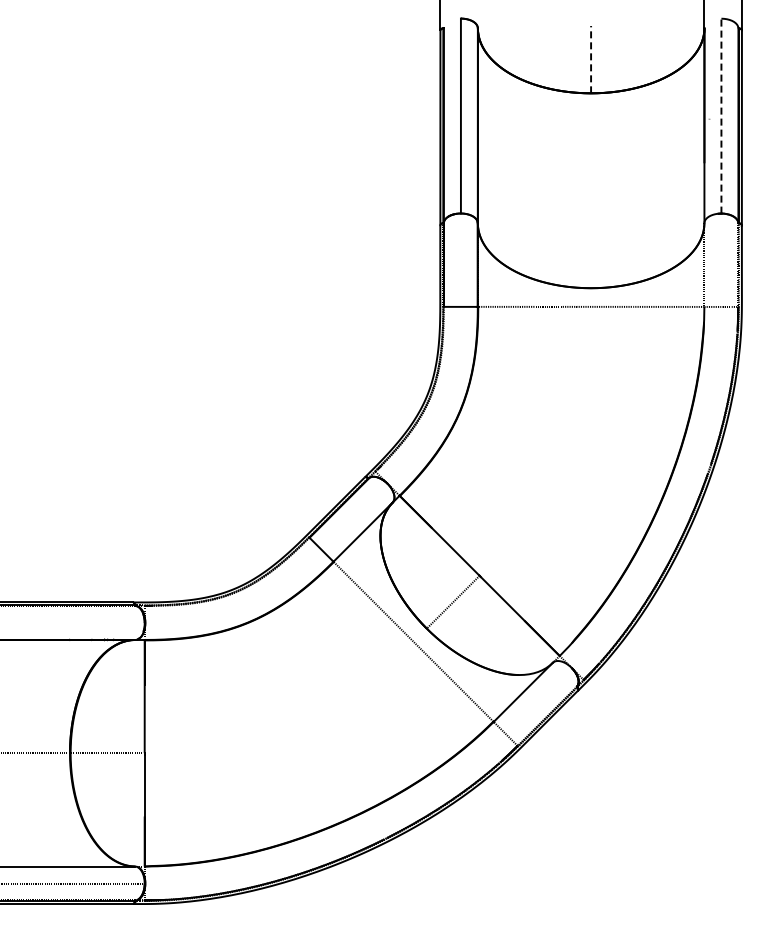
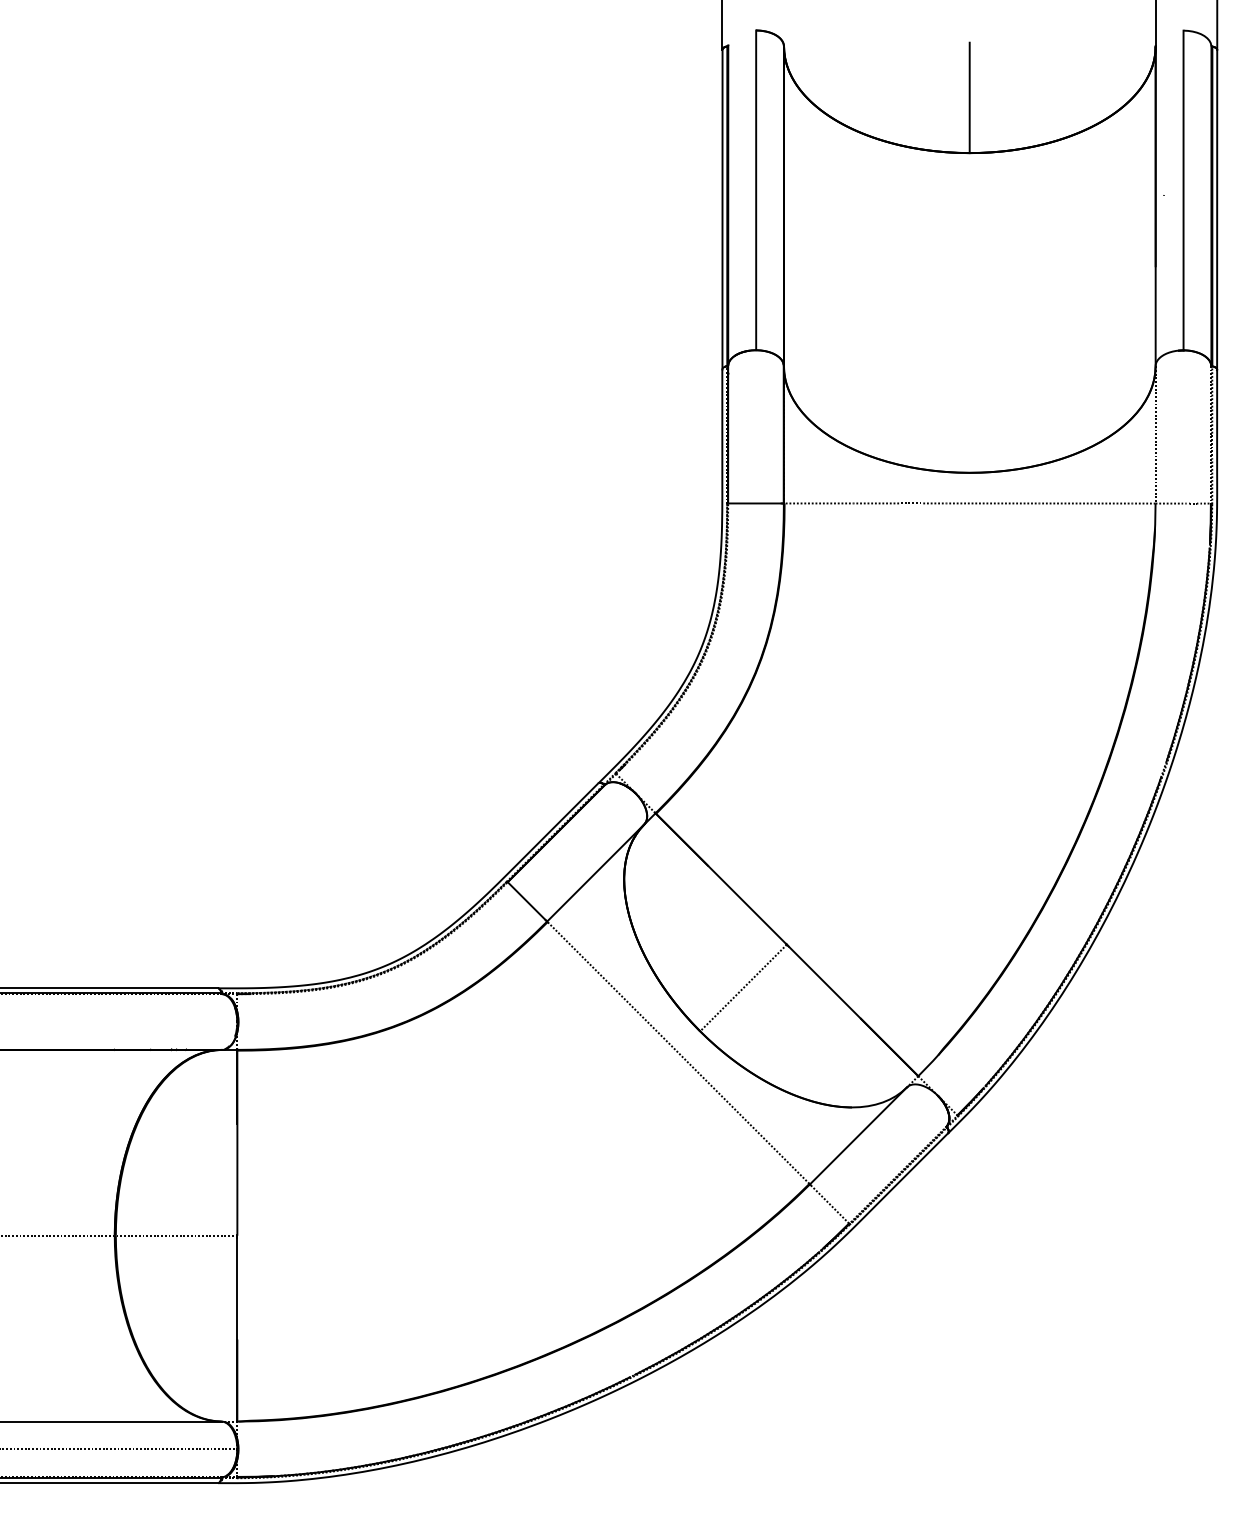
line: (591, 59) -> (970, 97), dashed -> solid
line: (721, 115) -> (1183, 189), dashed -> solid

